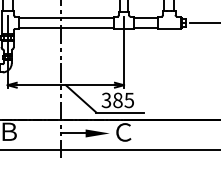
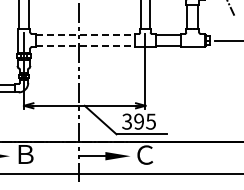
line: (66, 17) -> (85, 35), solid -> dashed
line: (66, 27) -> (85, 45), solid -> dashed
text: (118, 100) -> (139, 121), 385 -> 395

